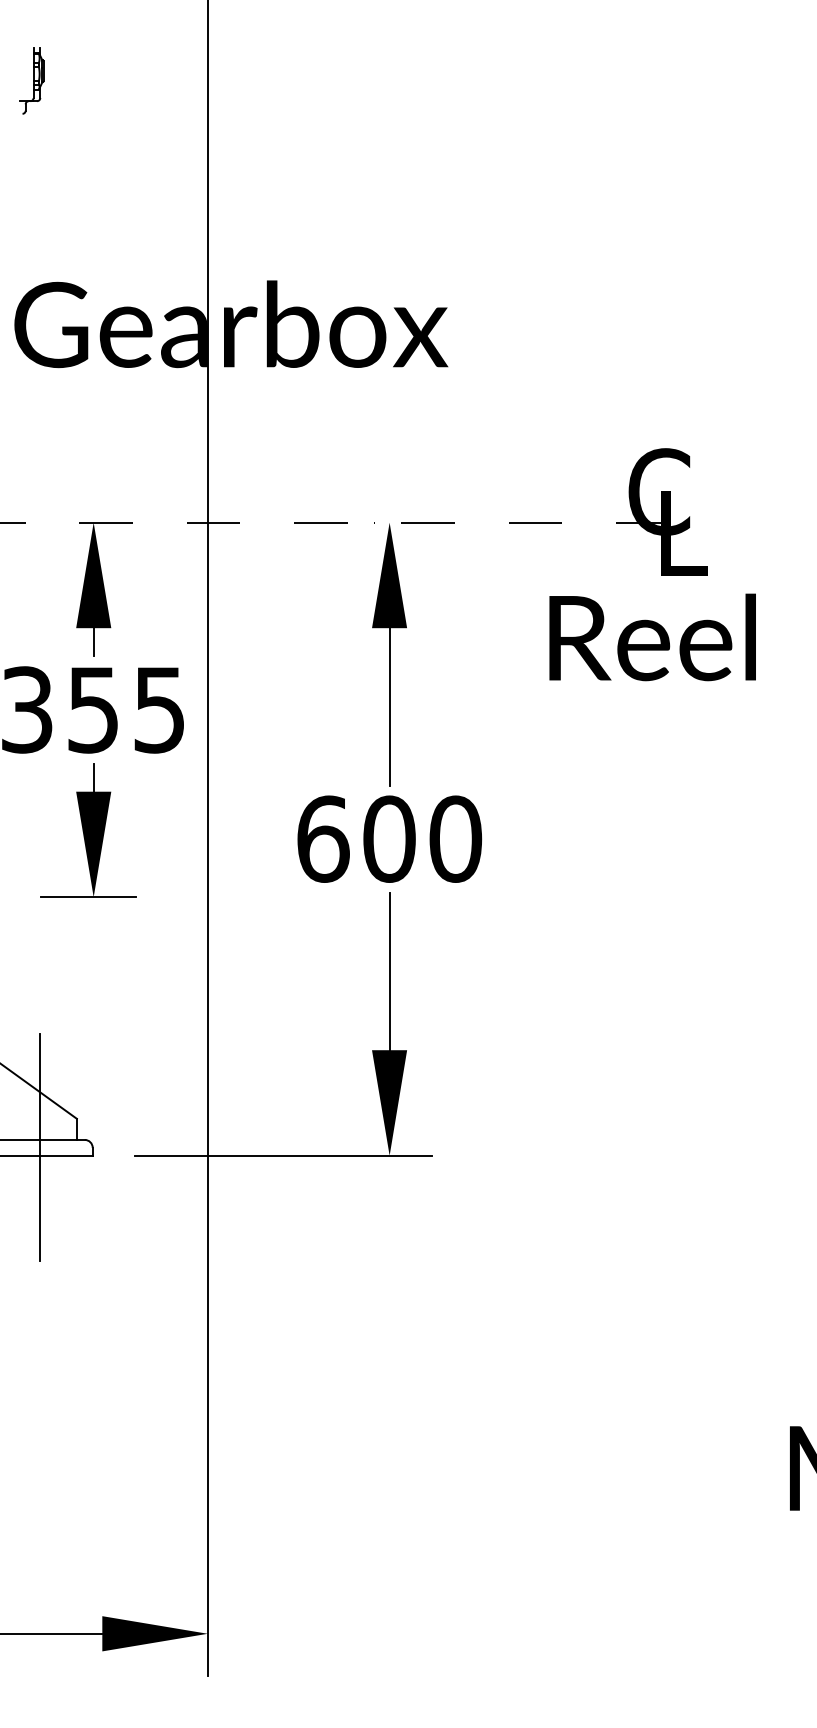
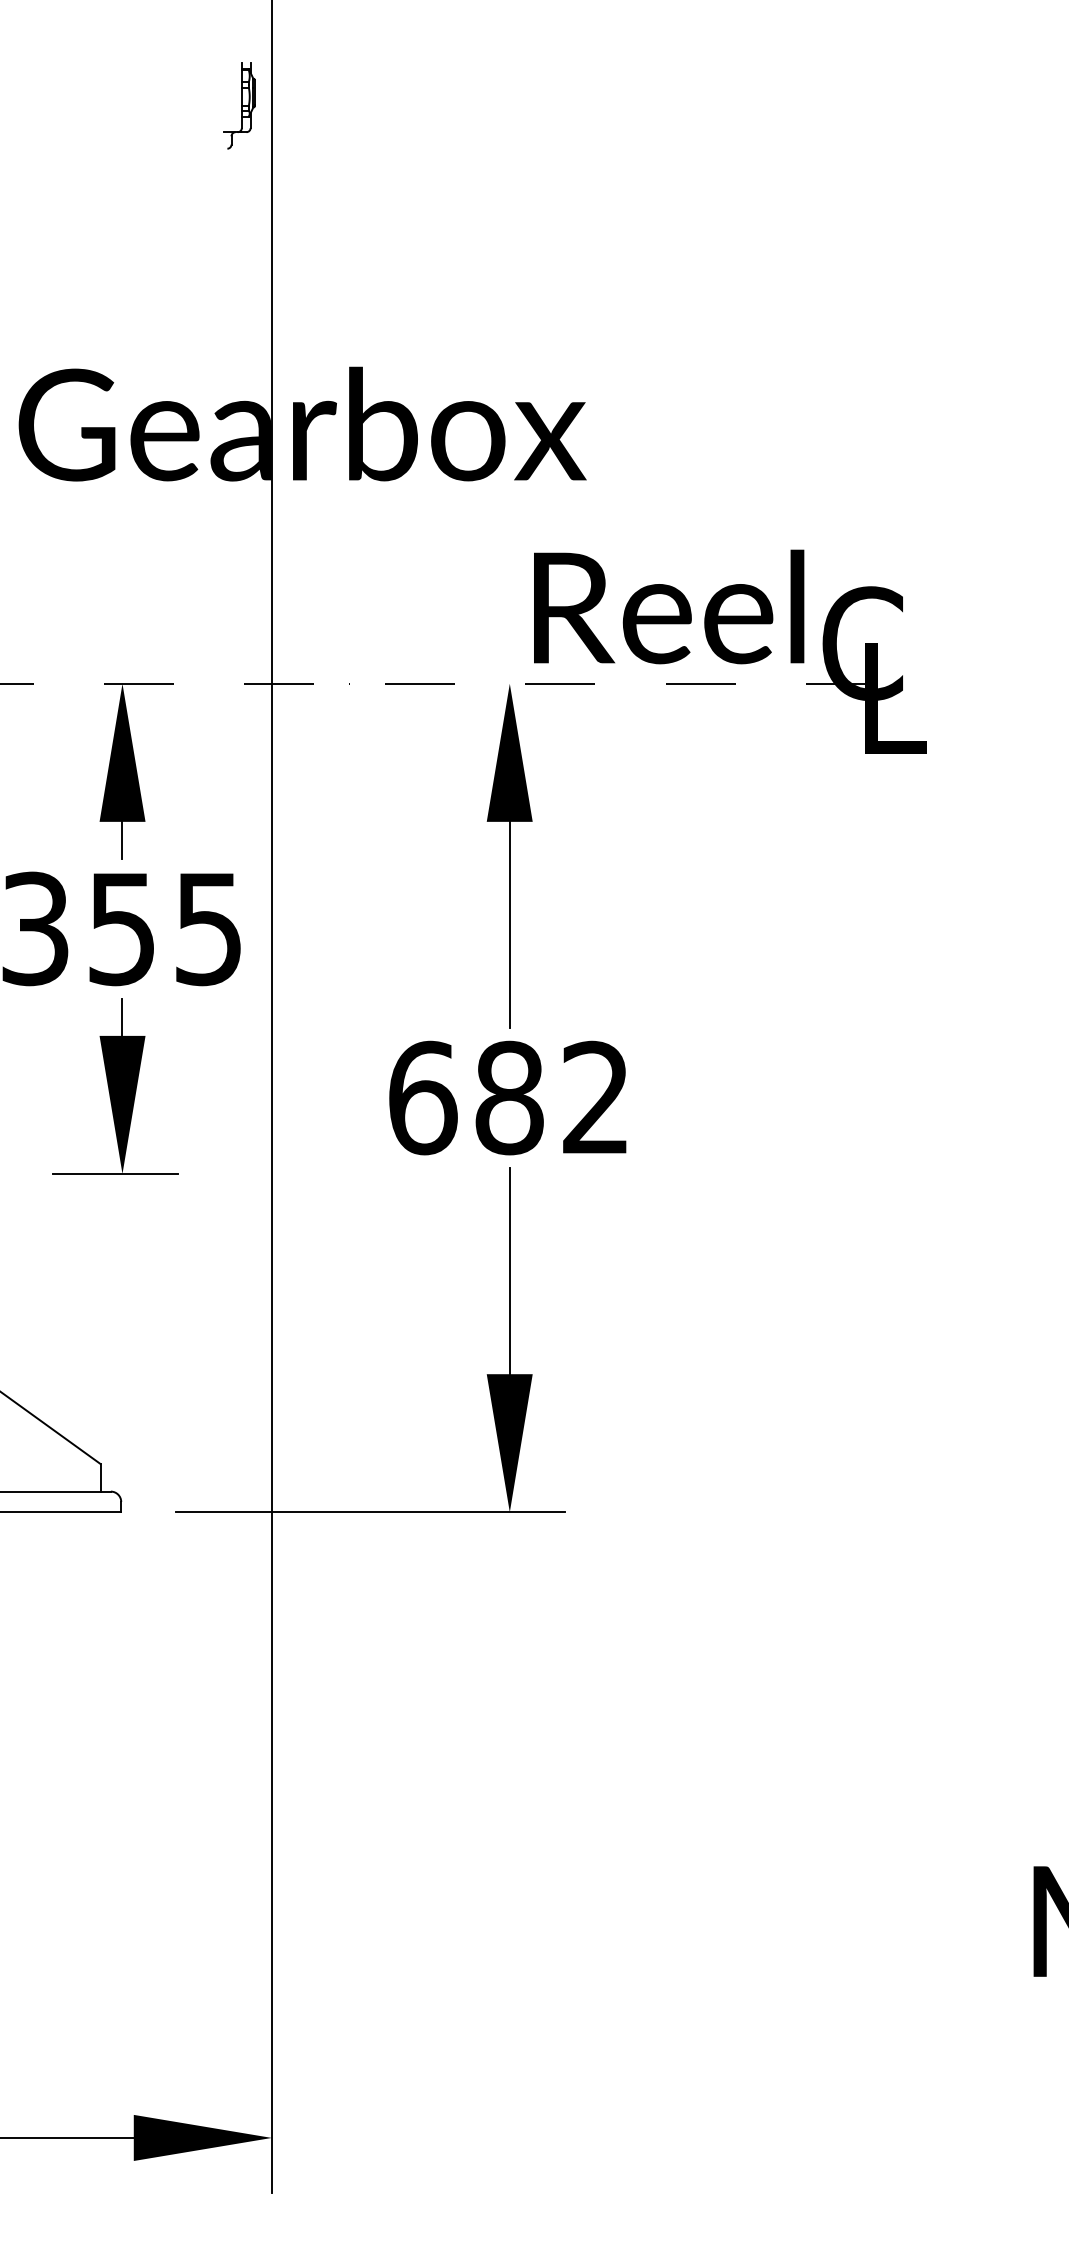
part: (31, 80) -> (239, 105), moved
text: (653, 637) -> (669, 606), moved
text: (422, 838) -> (552, 1097), 600 -> 682
line: (40, 1147) -> (52, 1501), removed

